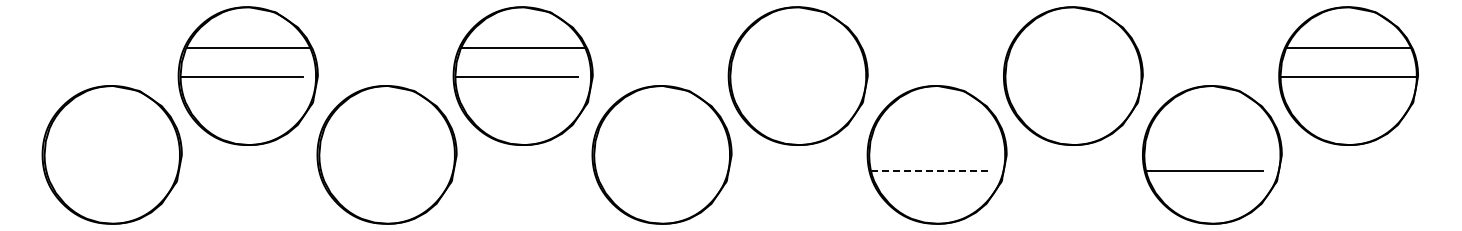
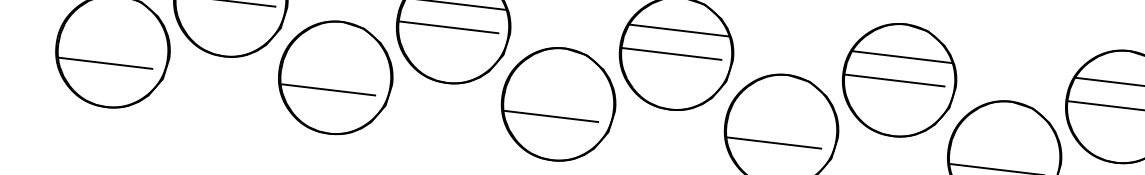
line: (797, 47) -> (678, 30), added
line: (1073, 47) -> (902, 57), added
line: (791, 77) -> (670, 54), added
line: (1066, 77) -> (893, 80), added
line: (104, 170) -> (105, 63), added
line: (379, 170) -> (328, 89), added
line: (654, 170) -> (550, 116), added
line: (930, 170) -> (774, 142), dashed -> solid

